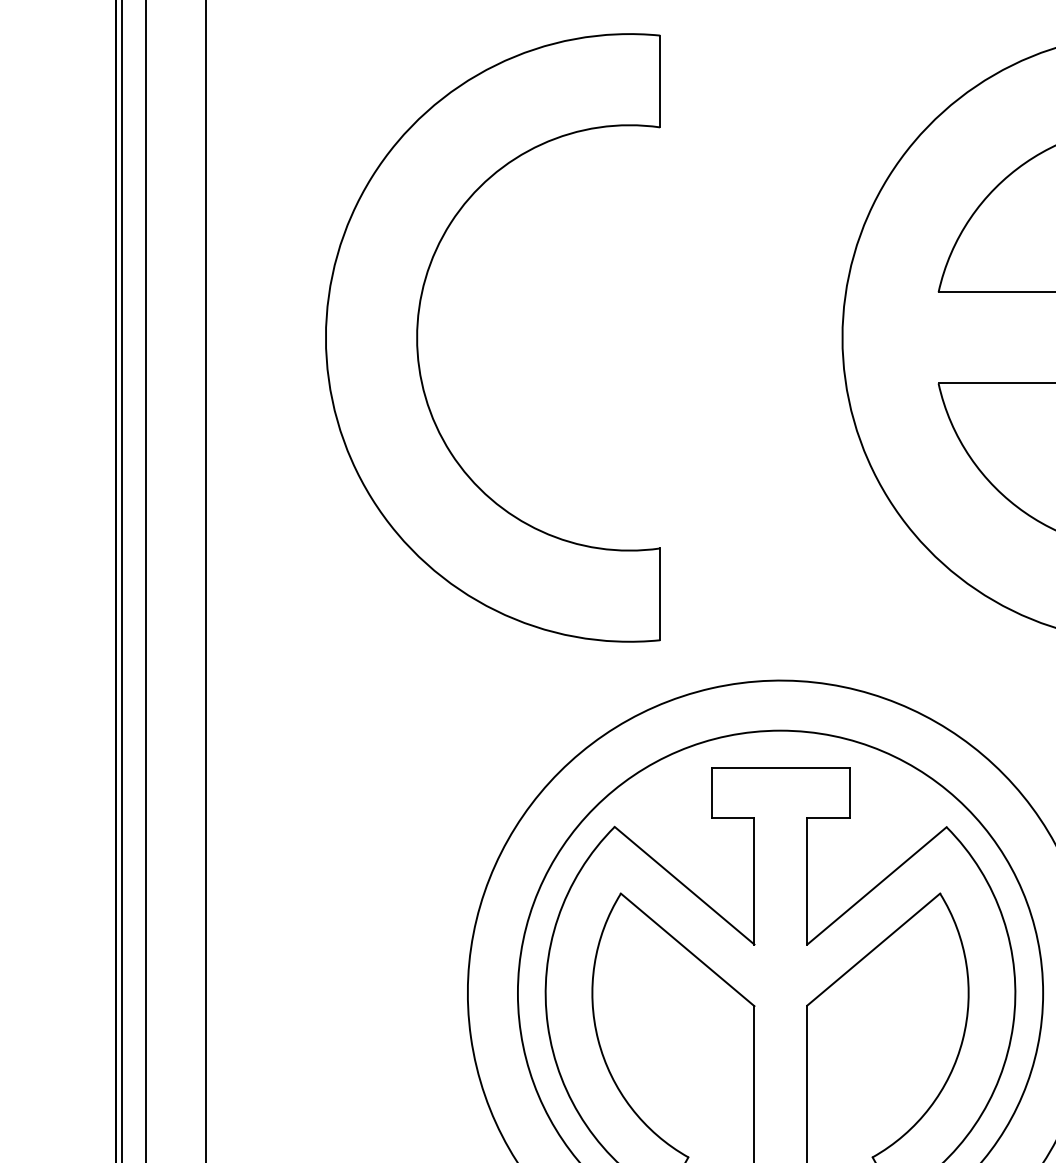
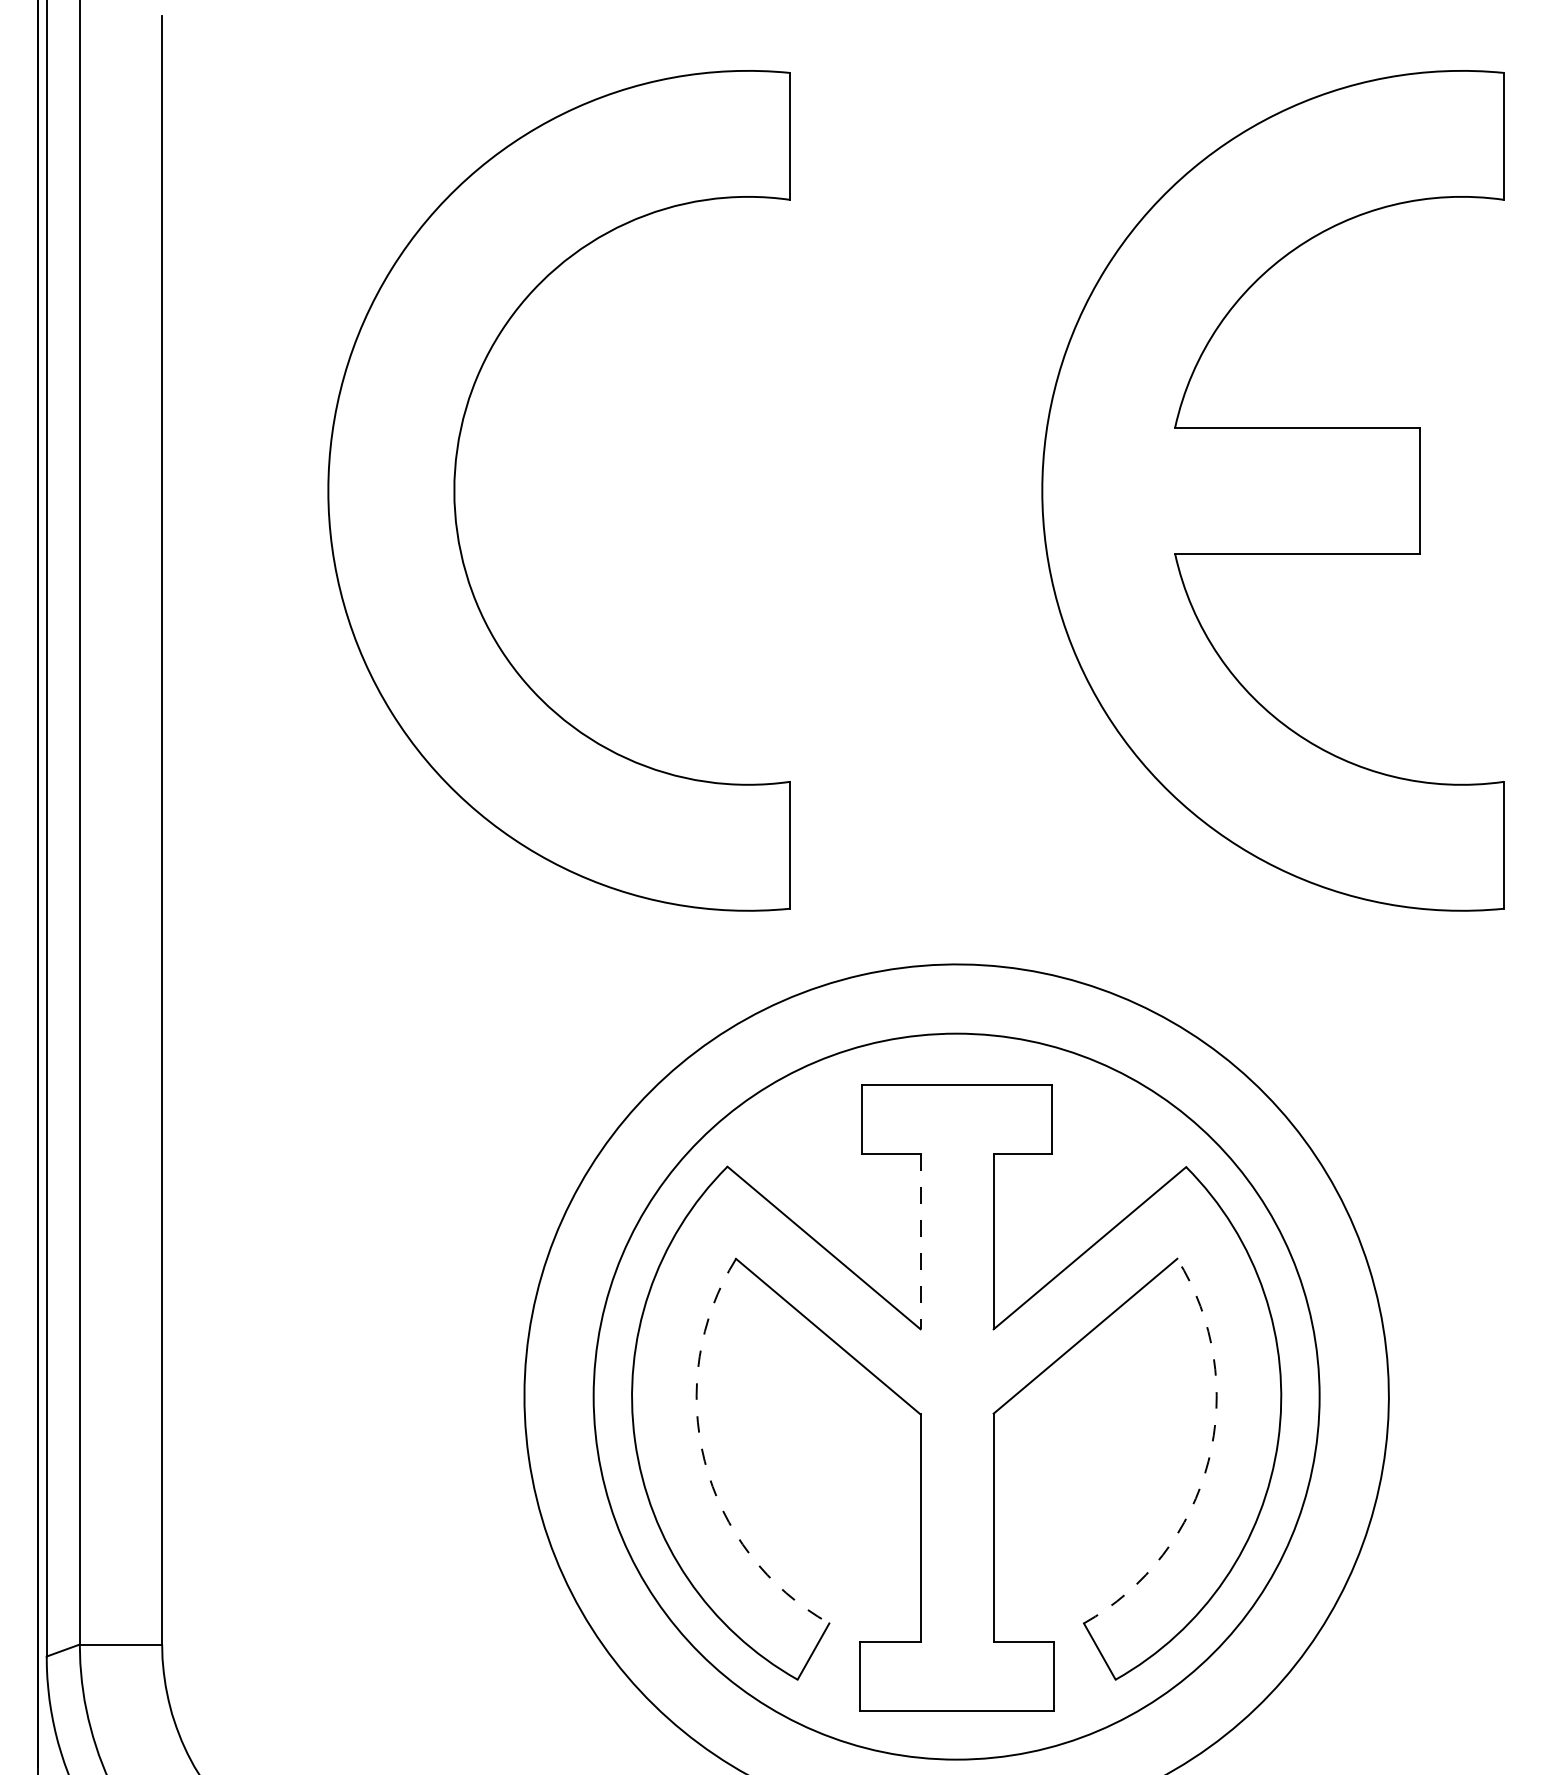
line: (754, 881) -> (920, 1242), solid -> dashed
arc: (598, 1040) -> (704, 1461), solid -> dashed
arc: (962, 1040) -> (1208, 1461), solid -> dashed

